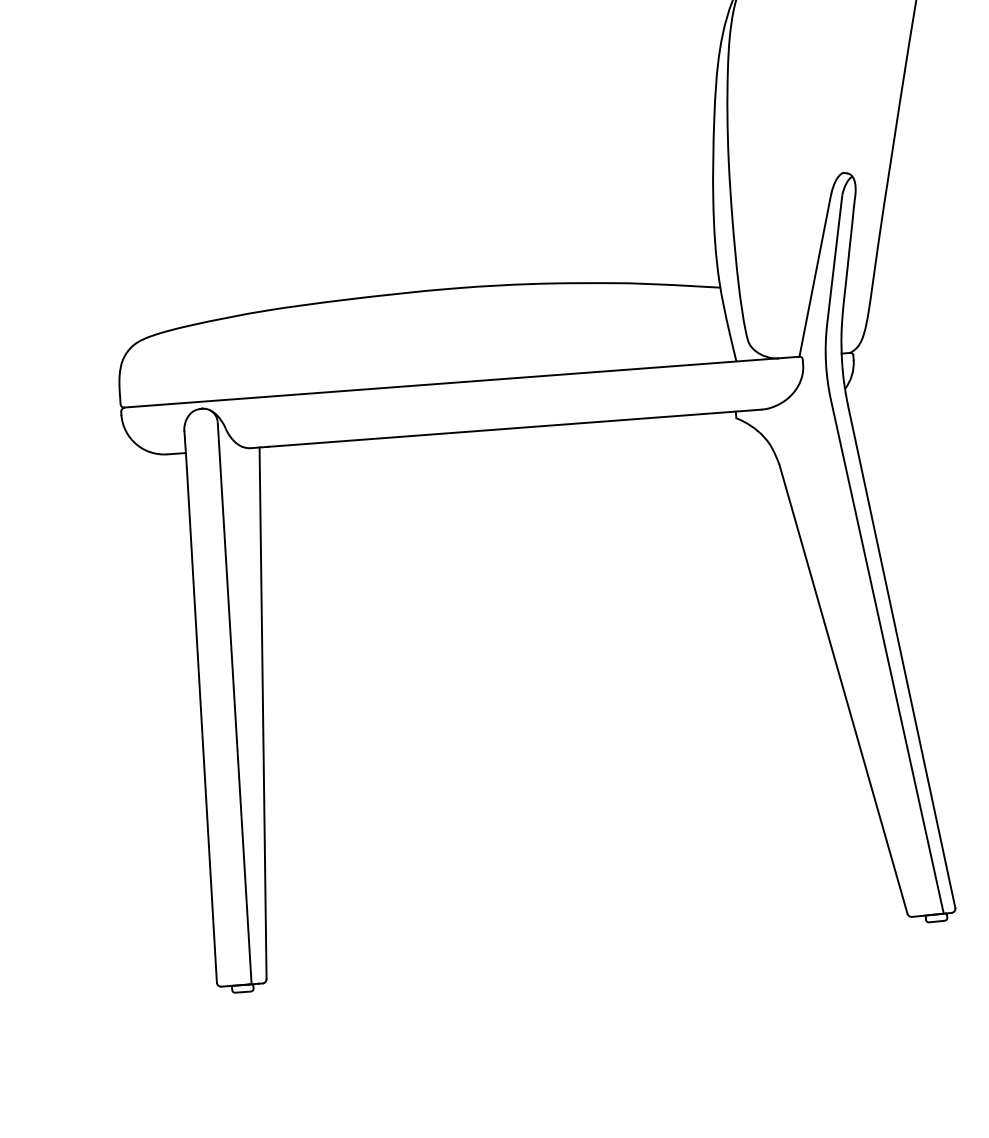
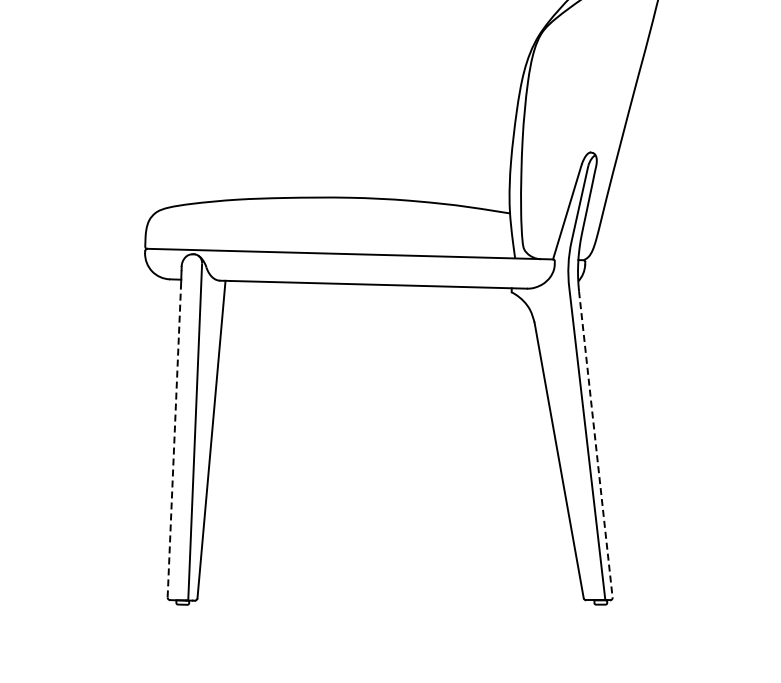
line: (901, 656) -> (595, 444), solid -> dashed
line: (202, 724) -> (174, 442), solid -> dashed

